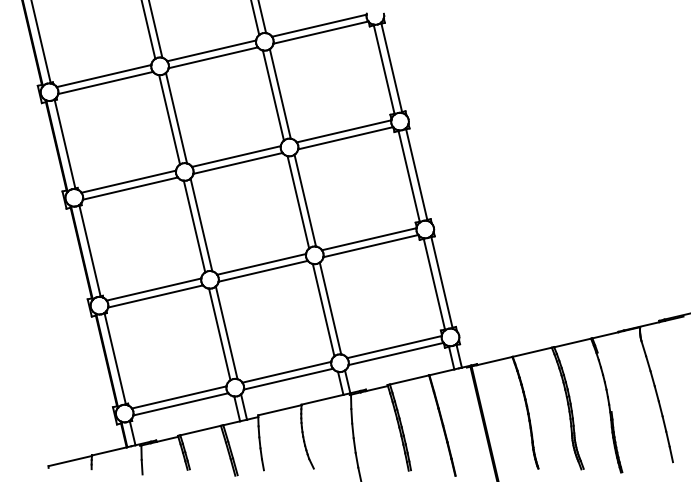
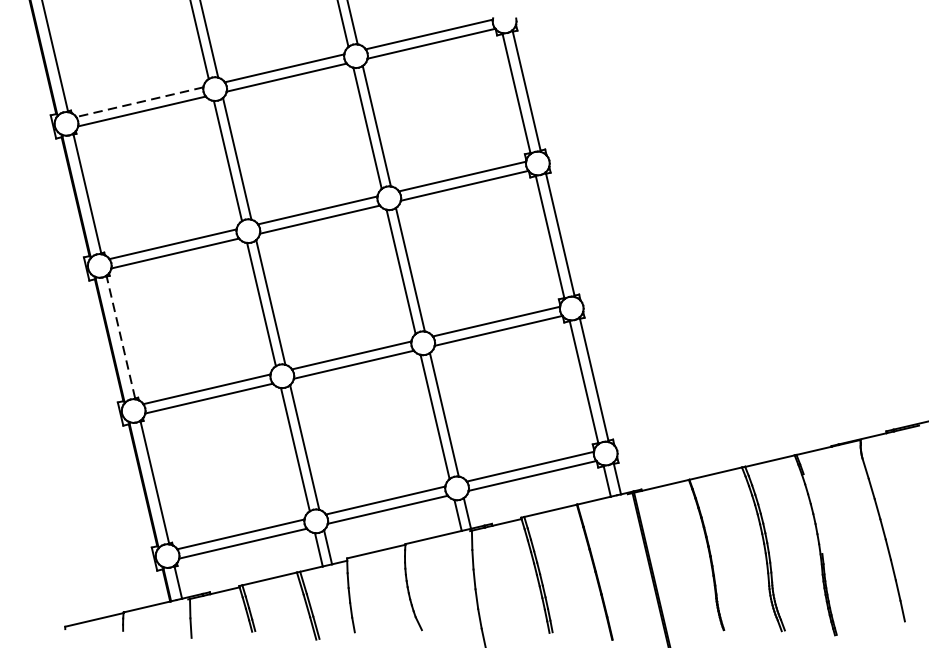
line: (104, 76) -> (140, 102), solid -> dashed
line: (90, 251) -> (121, 338), solid -> dashed

